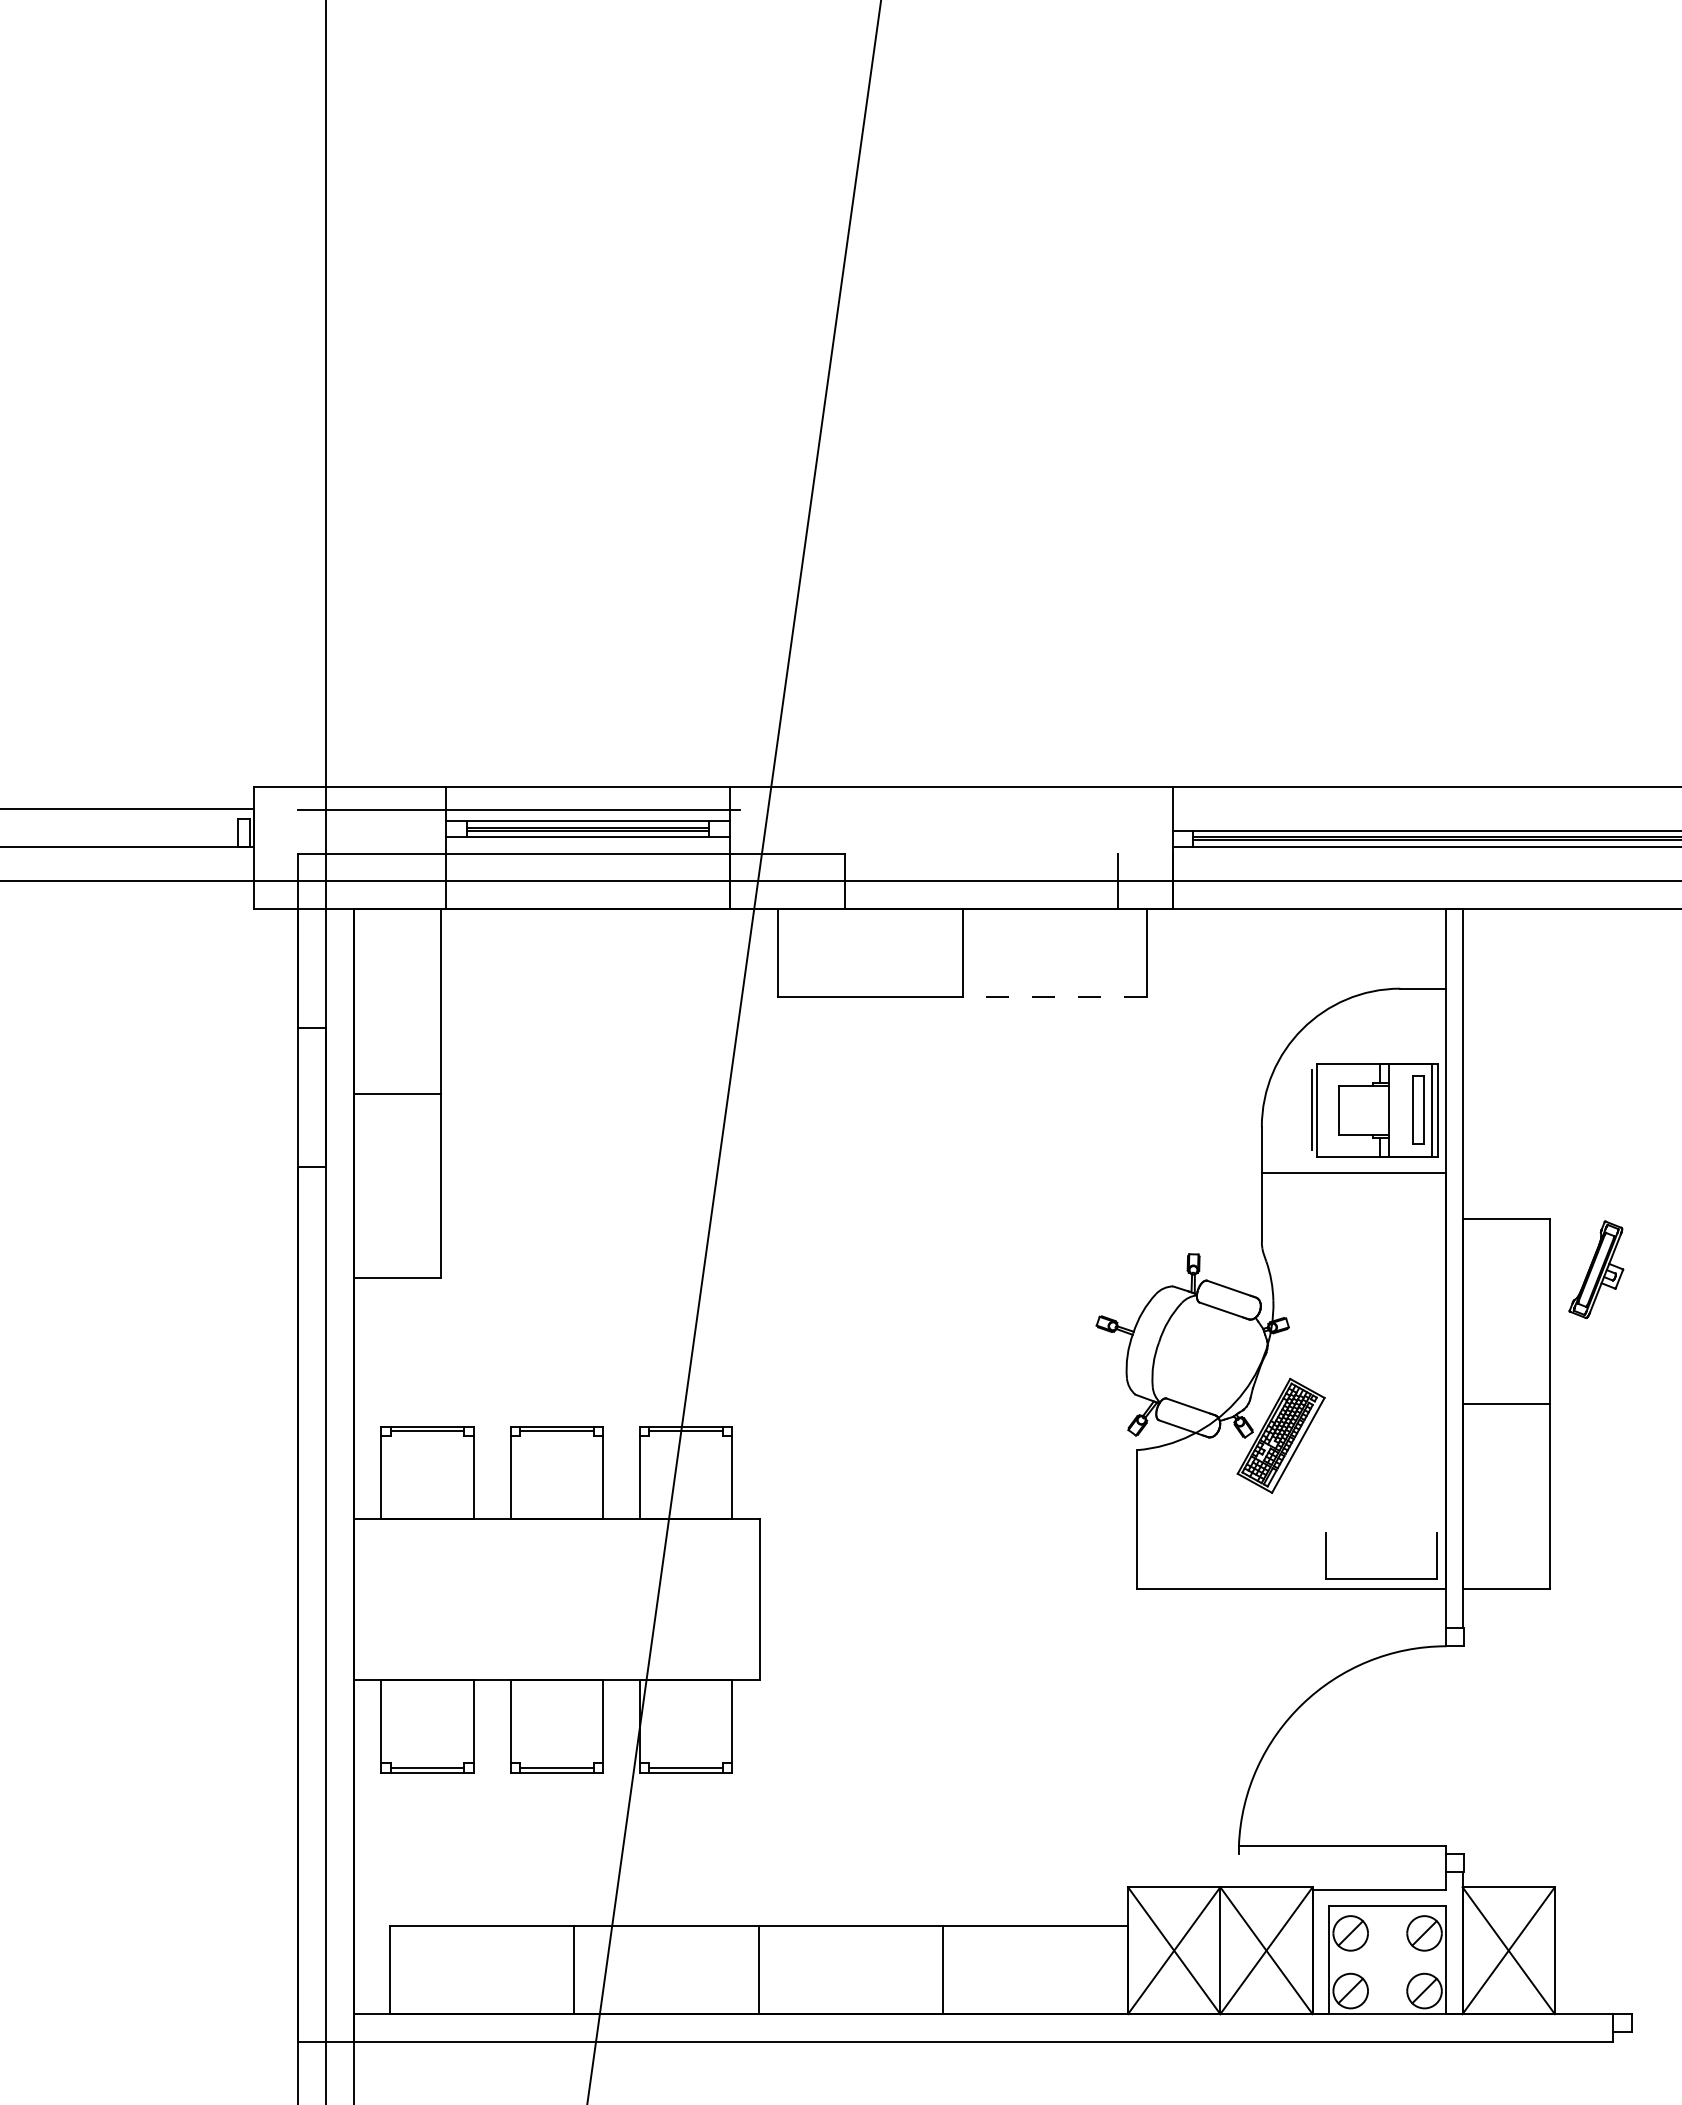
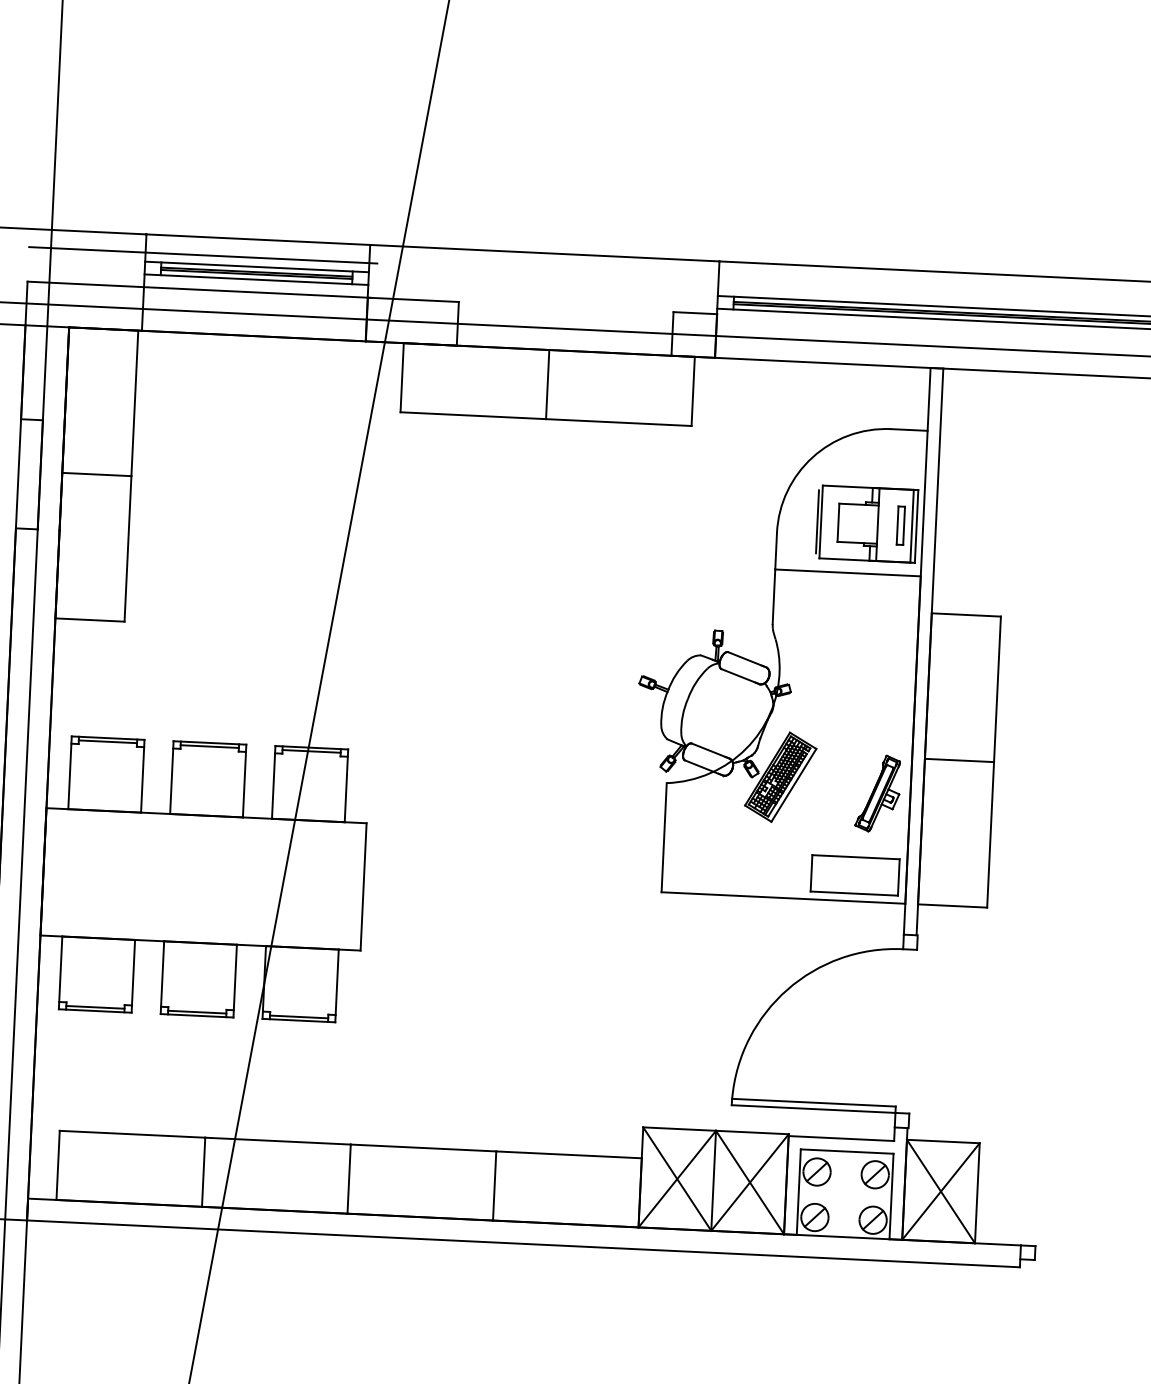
line: (1145, 853) -> (695, 313), added
line: (1054, 996) -> (618, 422), dashed -> solid
part: (1417, 1110) -> (900, 525), size x0.71
part: (1596, 1269) -> (878, 793), moved
line: (1380, 1532) -> (855, 857), added
line: (1342, 1853) -> (813, 1108), added

